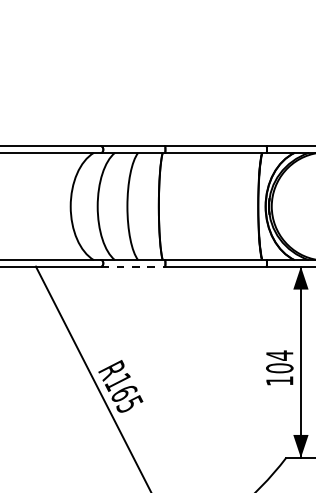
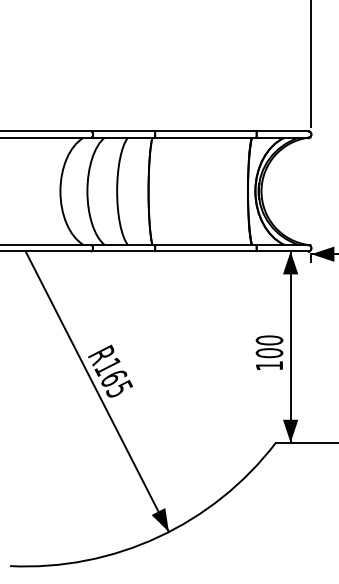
line: (132, 266) -> (122, 251), dashed -> solid
text: (279, 355) -> (269, 340), 104 -> 100

